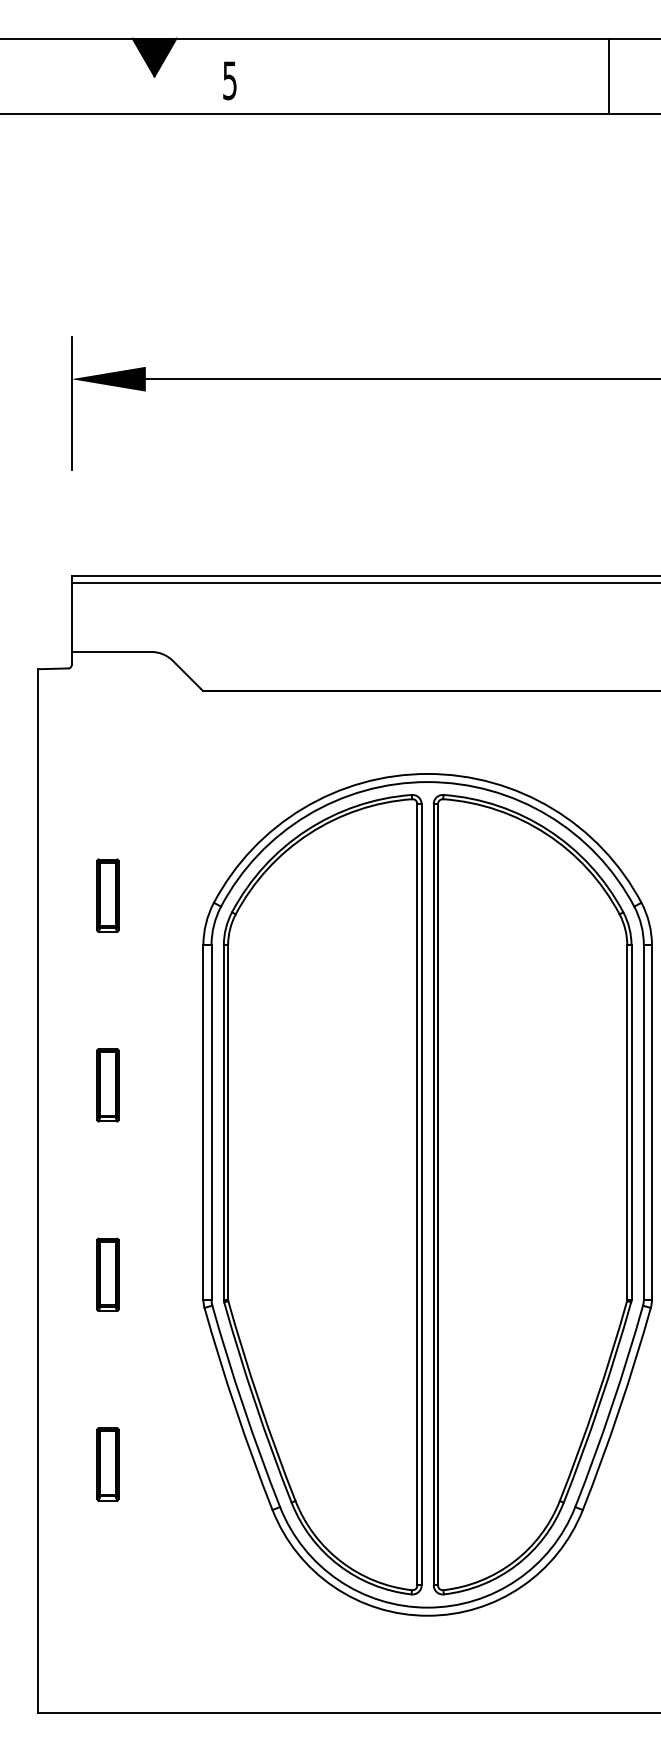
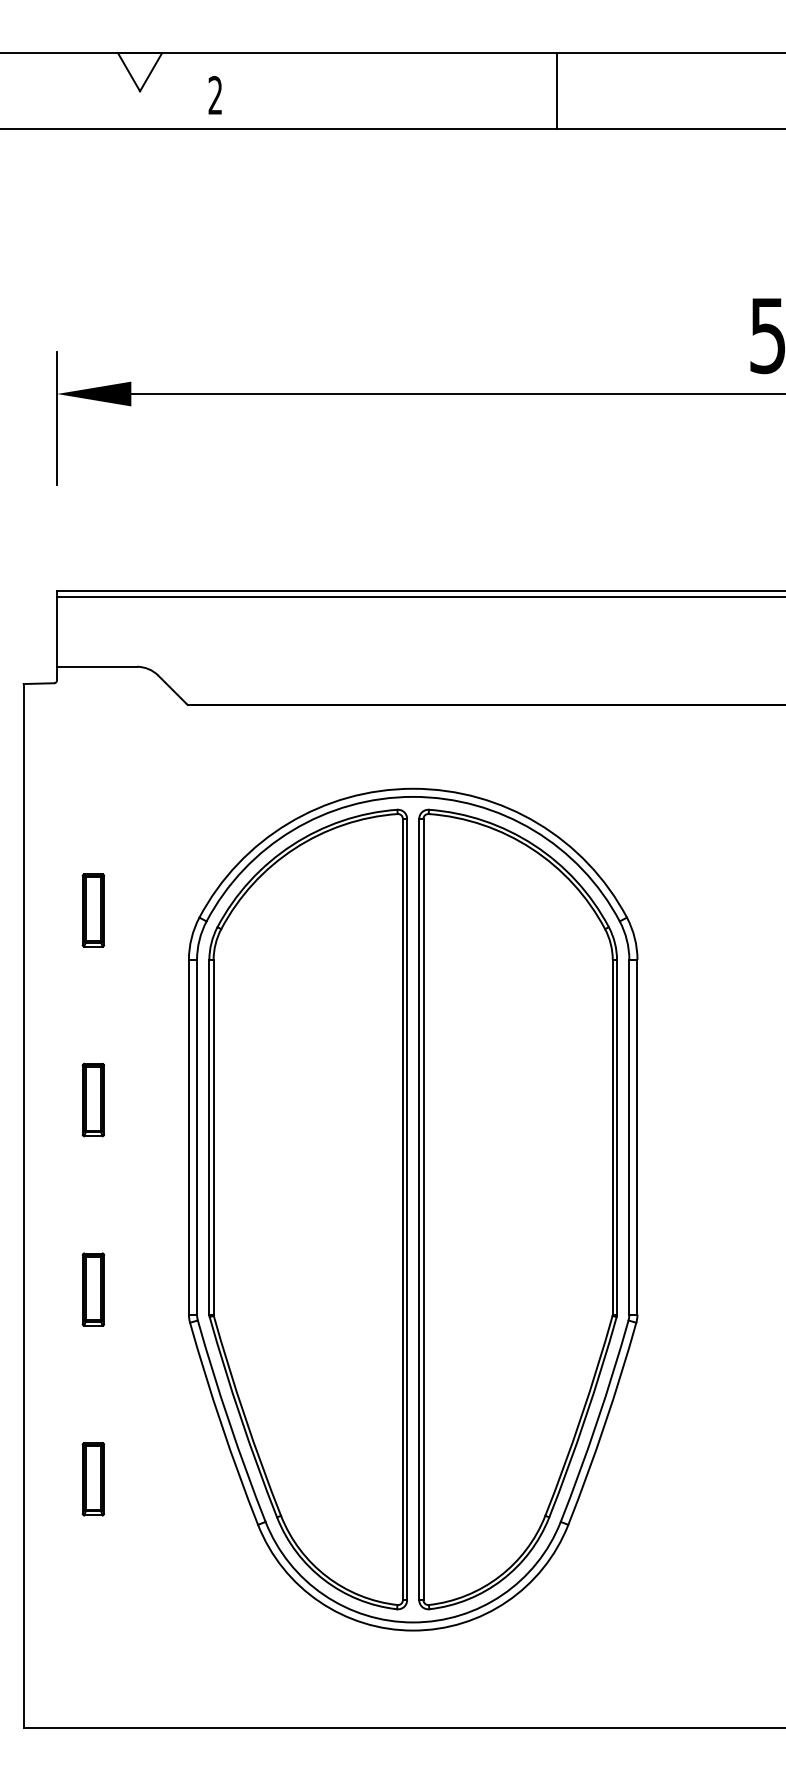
fill: (153, 57) -> (139, 72), removed
line: (608, 76) -> (556, 91), moved
text: (229, 80) -> (215, 95), 5 -> 2

